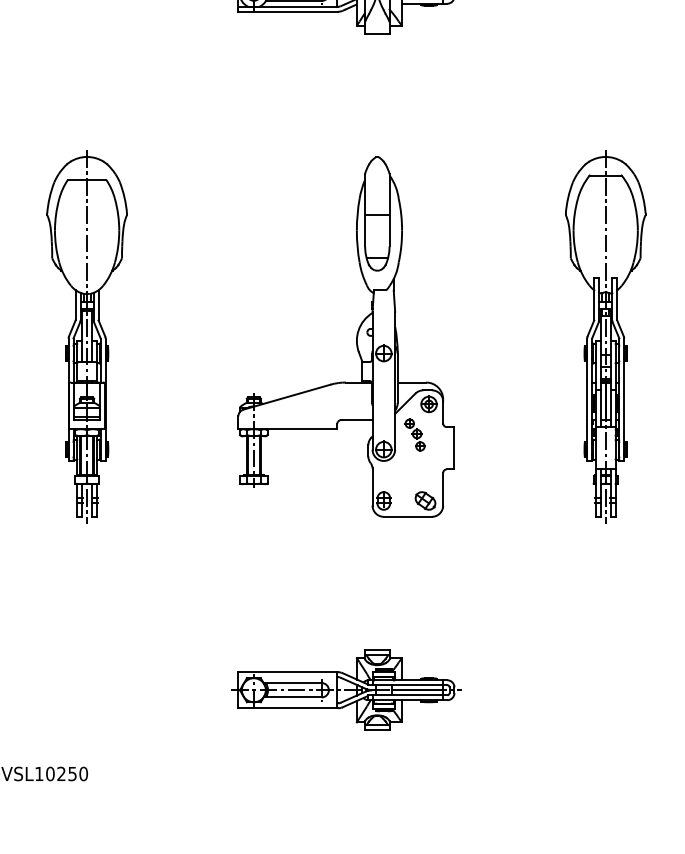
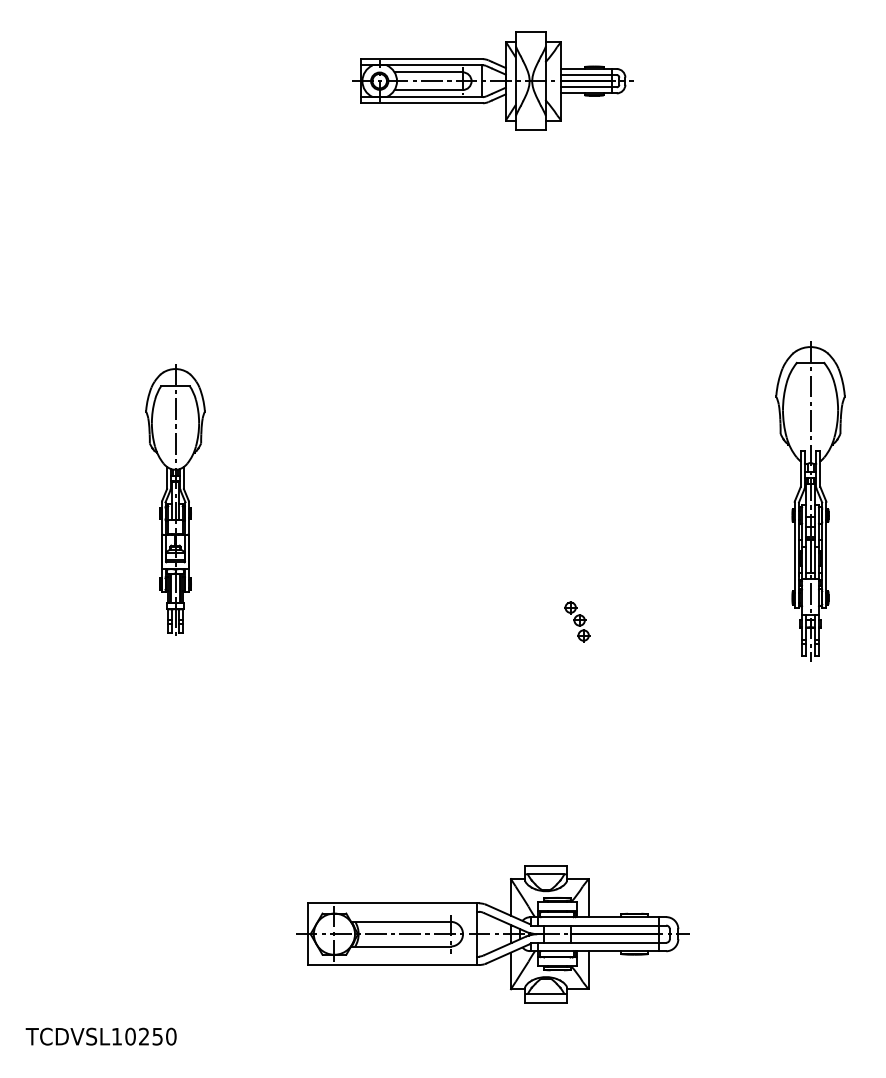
part: (87, 336) -> (175, 500), size x0.6
part: (356, 336) -> (505, 501), removed
part: (605, 336) -> (810, 500), size x0.7
part: (345, 689) -> (492, 933), size x1.4

